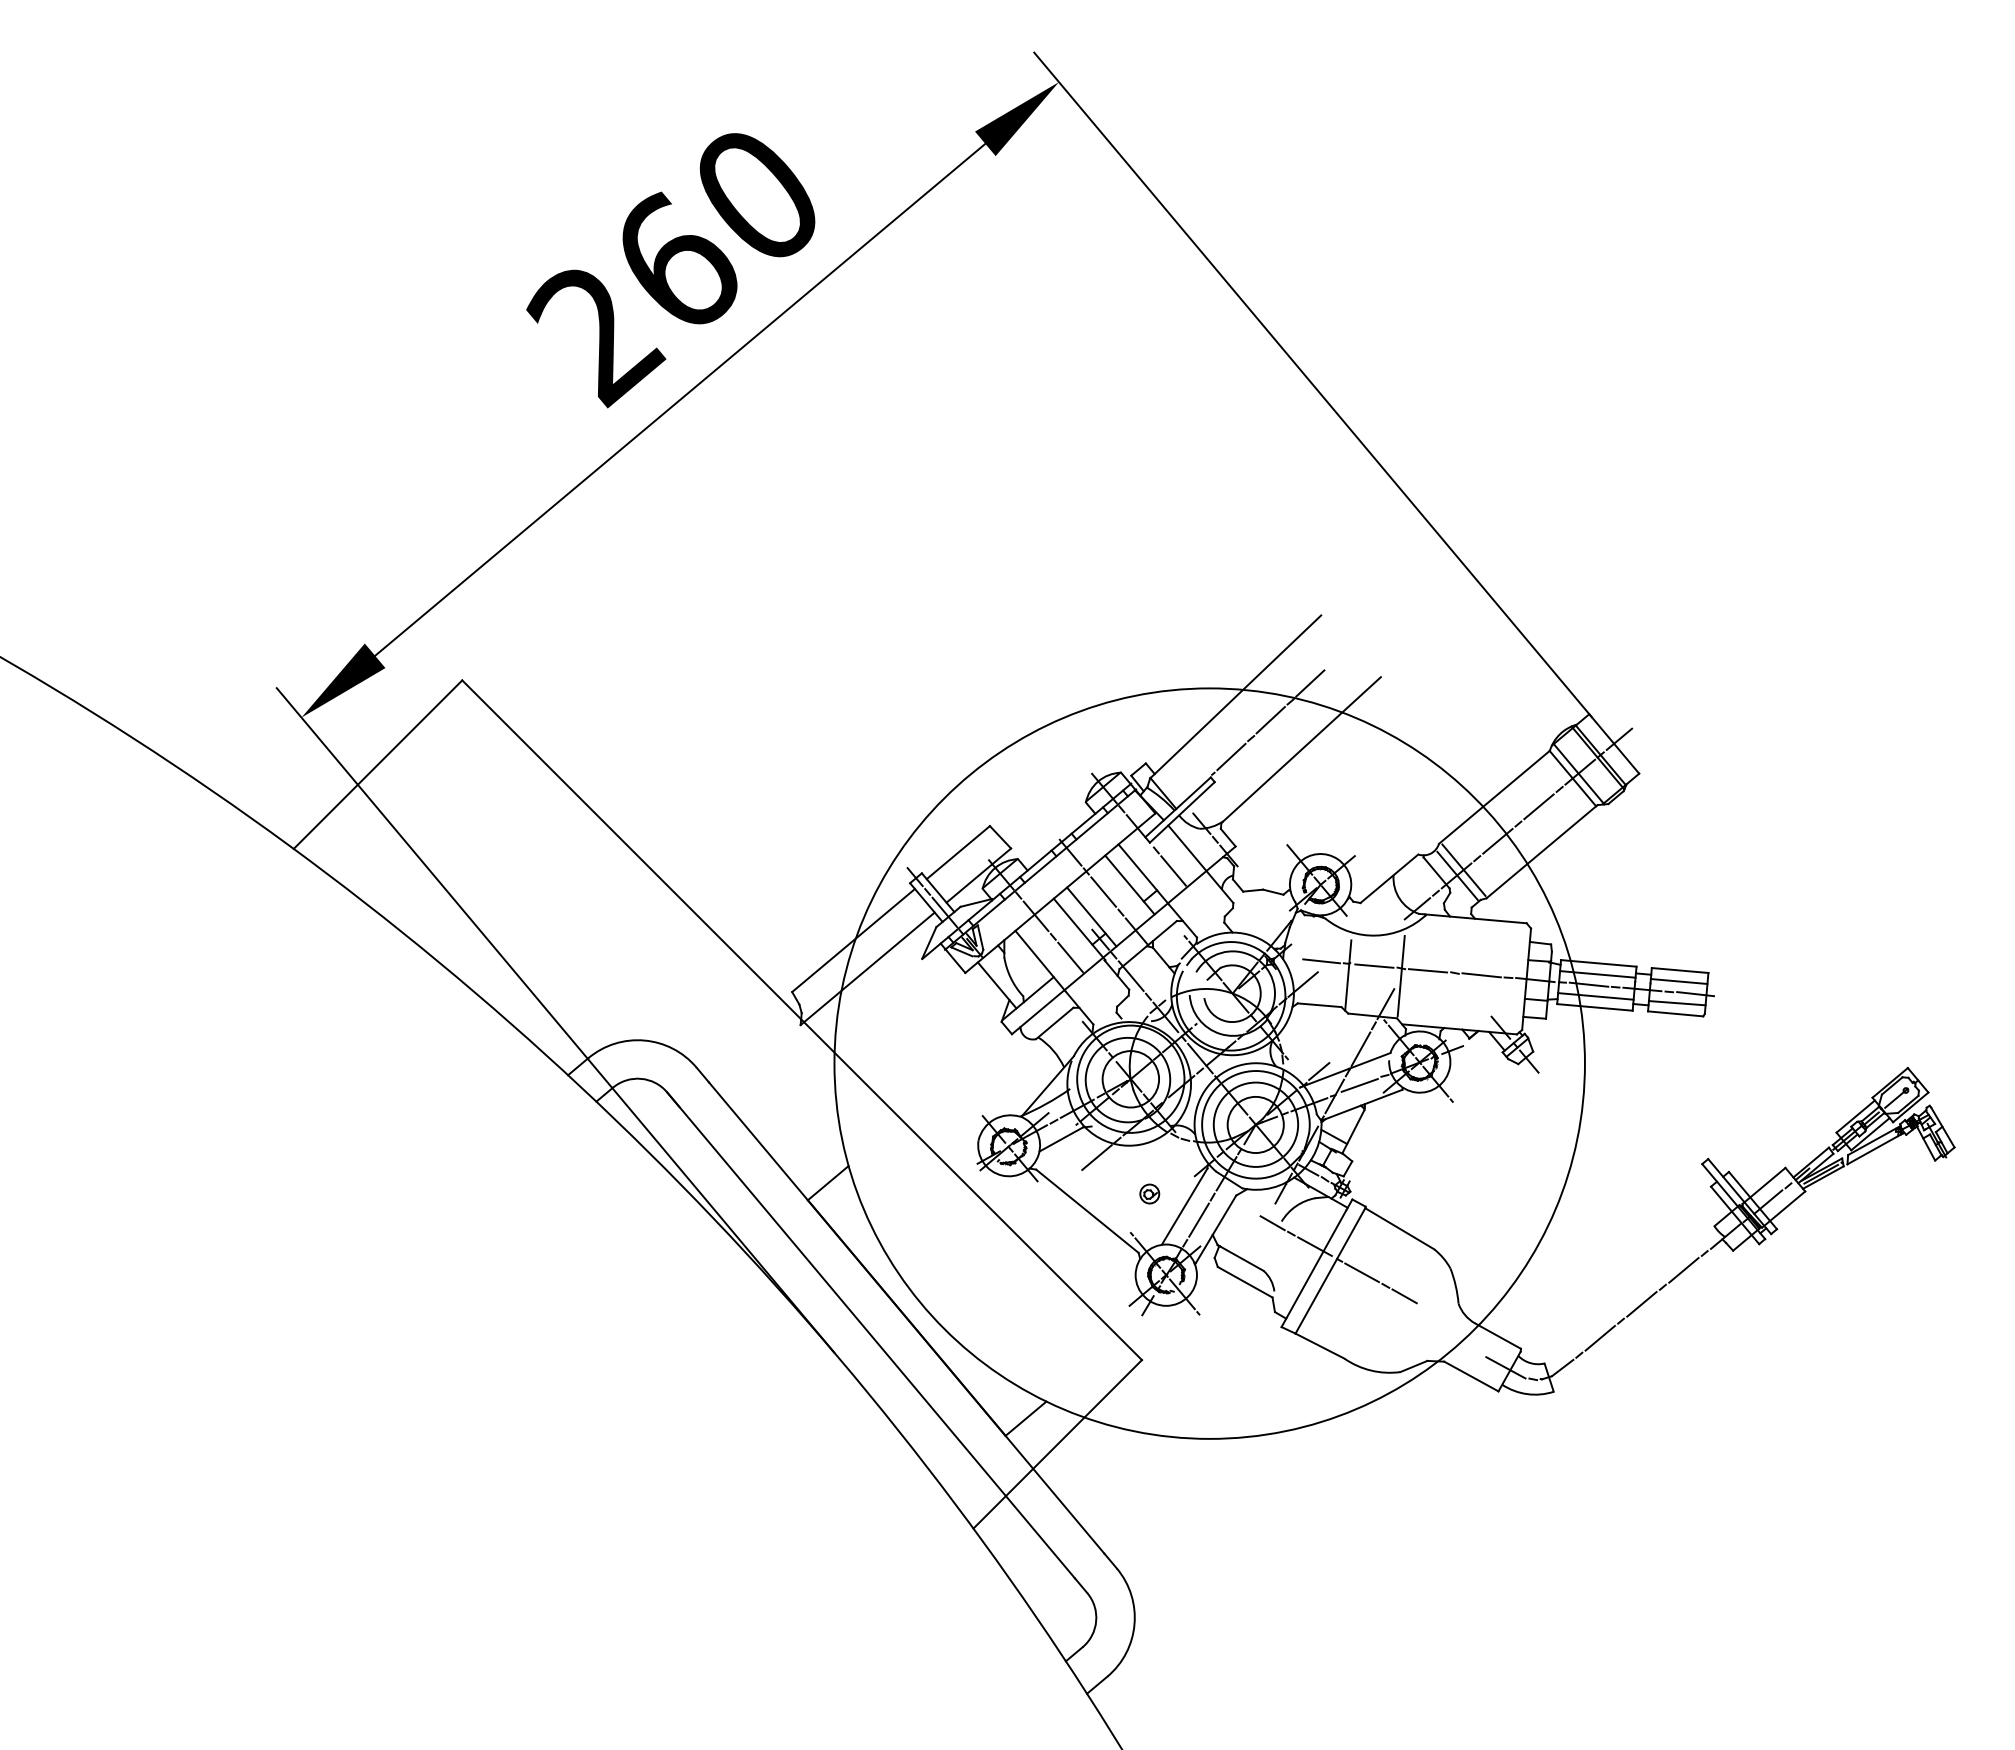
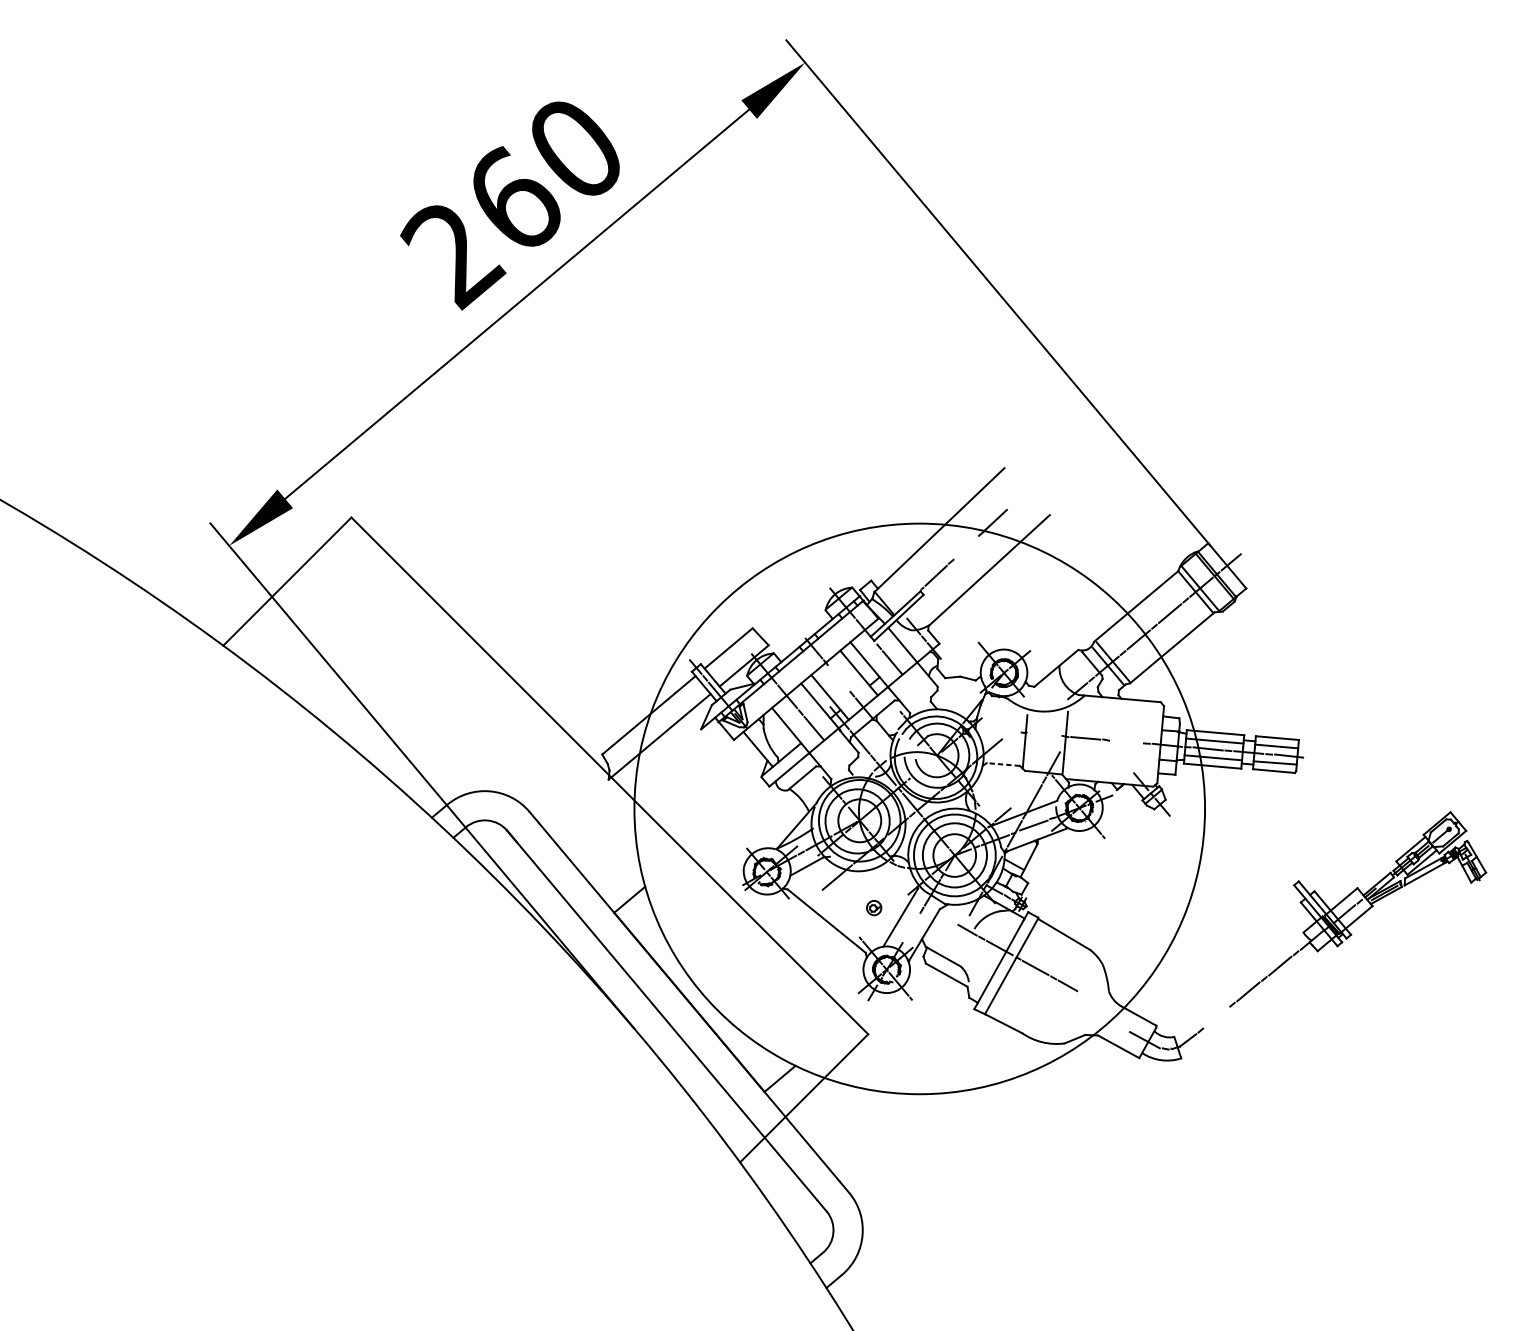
line: (1270, 720) -> (965, 548), removed
line: (1103, 891) -> (838, 678), removed
line: (1321, 961) -> (1004, 731), removed
line: (1374, 965) -> (1045, 734), removed
line: (1481, 975) -> (1126, 741), removed
line: (1319, 1005) -> (1003, 764), solid -> dashed
line: (1198, 1219) -> (911, 927), removed
line: (1599, 1337) -> (1216, 1017), removed

